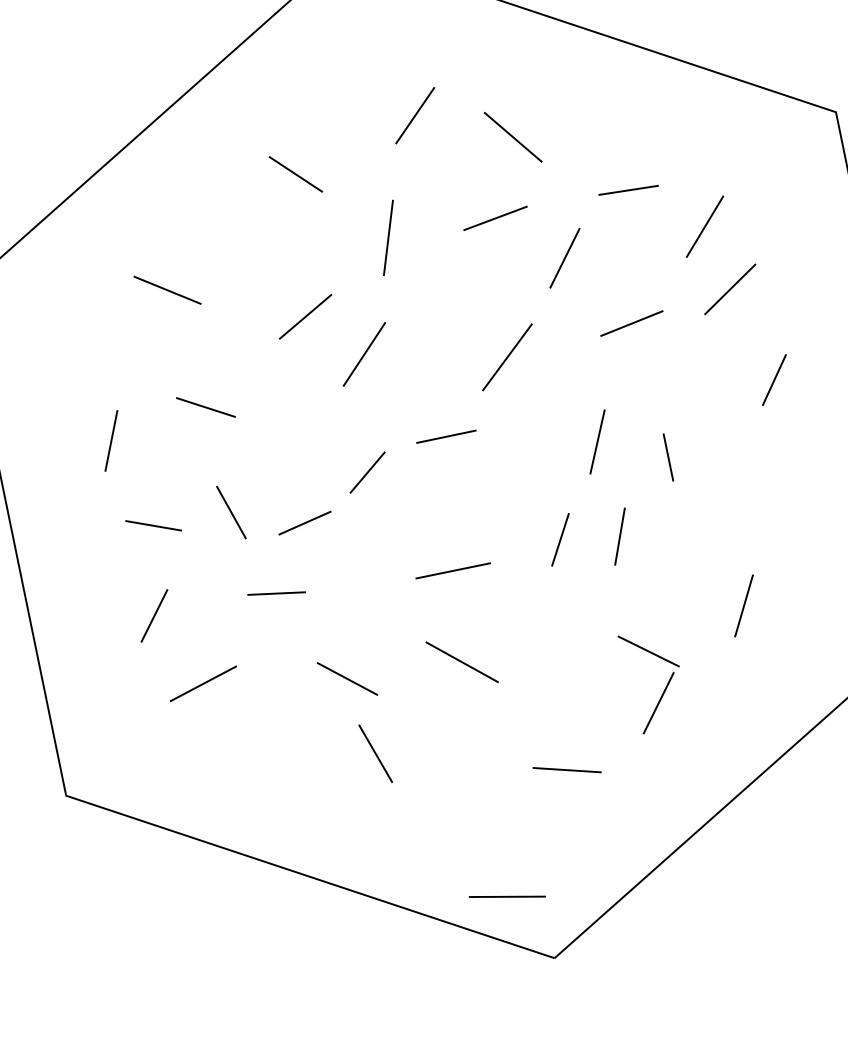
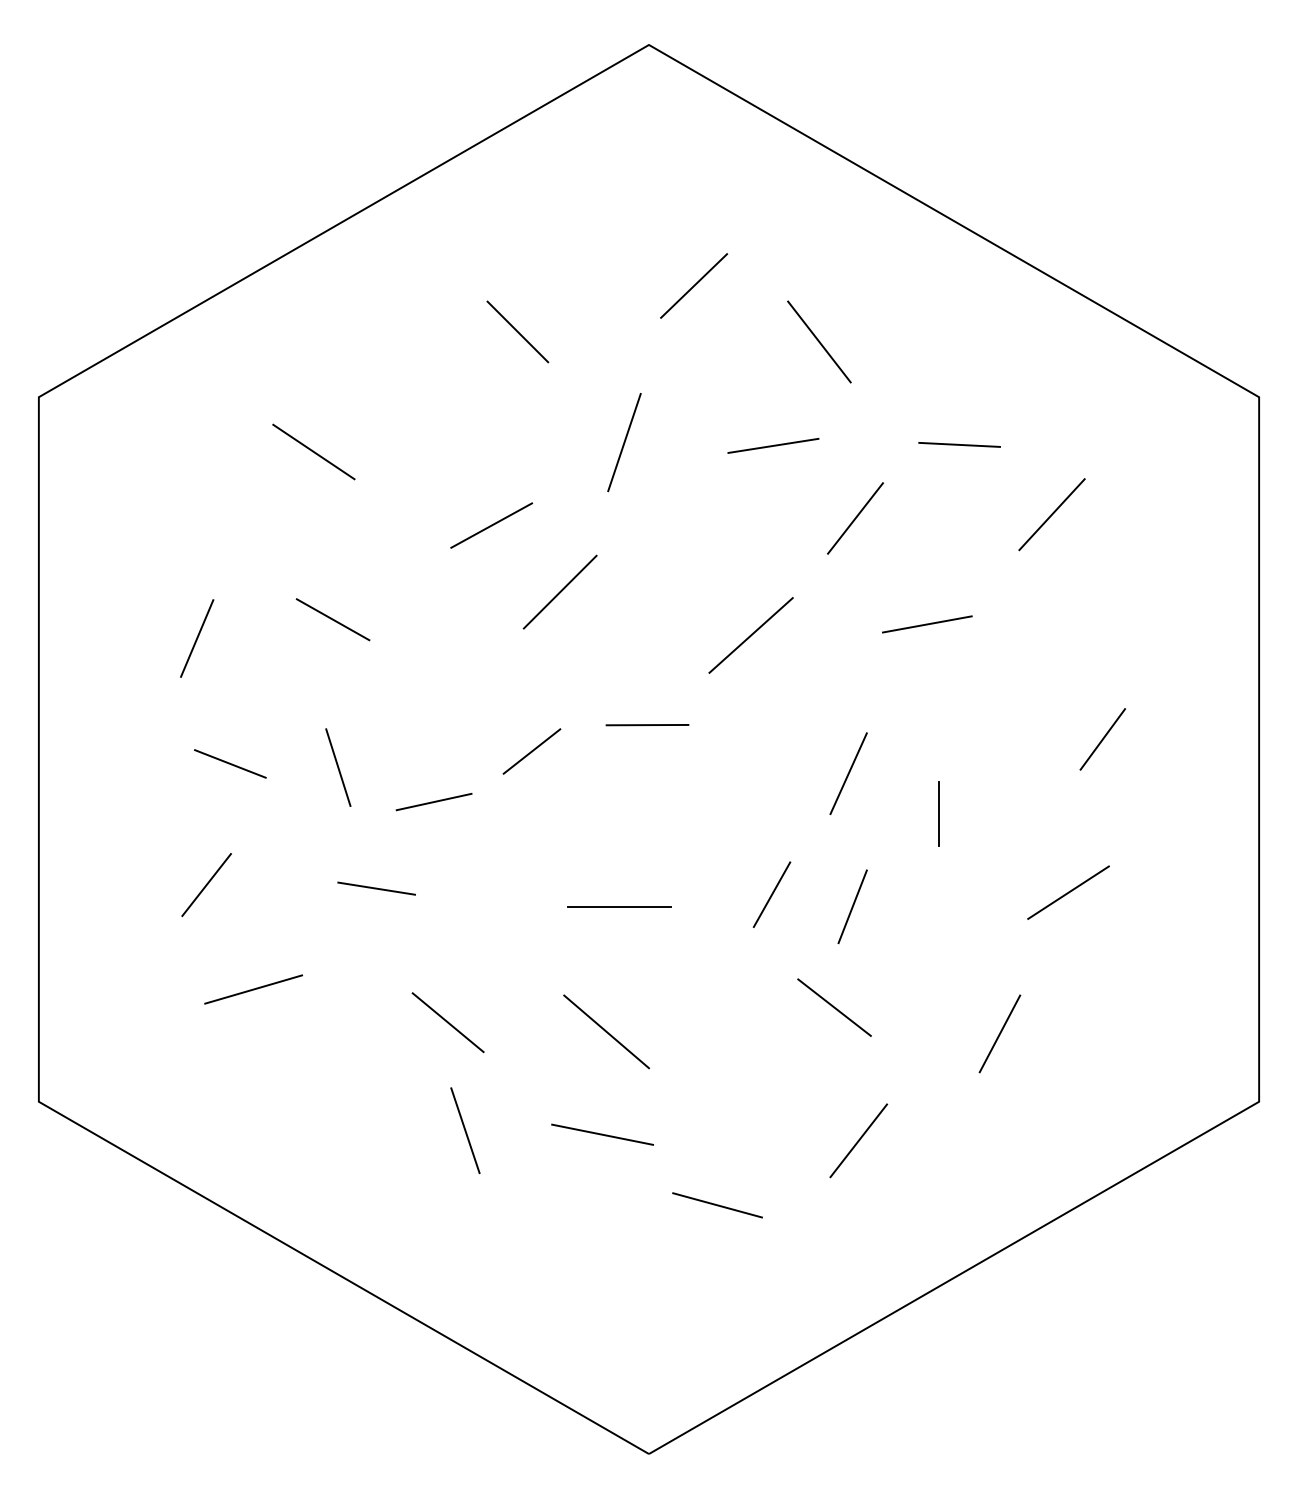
line: (730, 289) -> (1068, 892), moved
line: (648, 651) -> (834, 1007), moved
line: (507, 896) -> (602, 1134), moved

